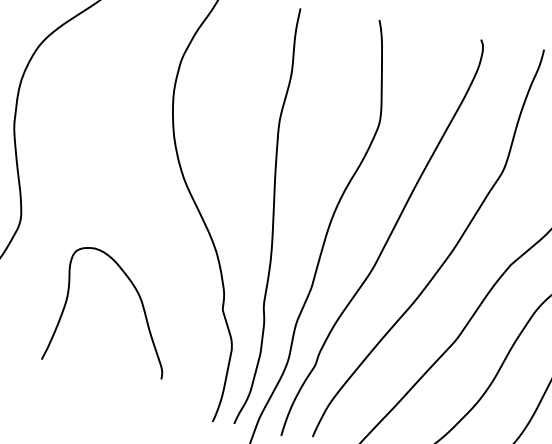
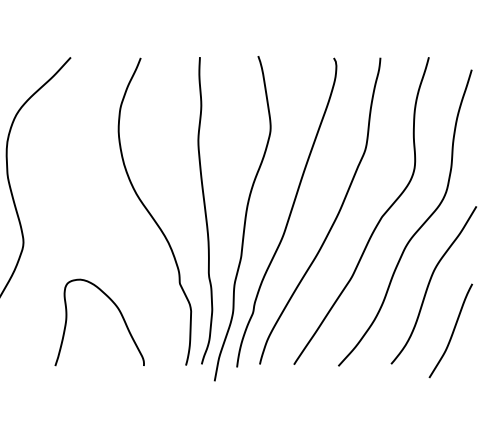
curve: (138, 297) -> (117, 309), moved

